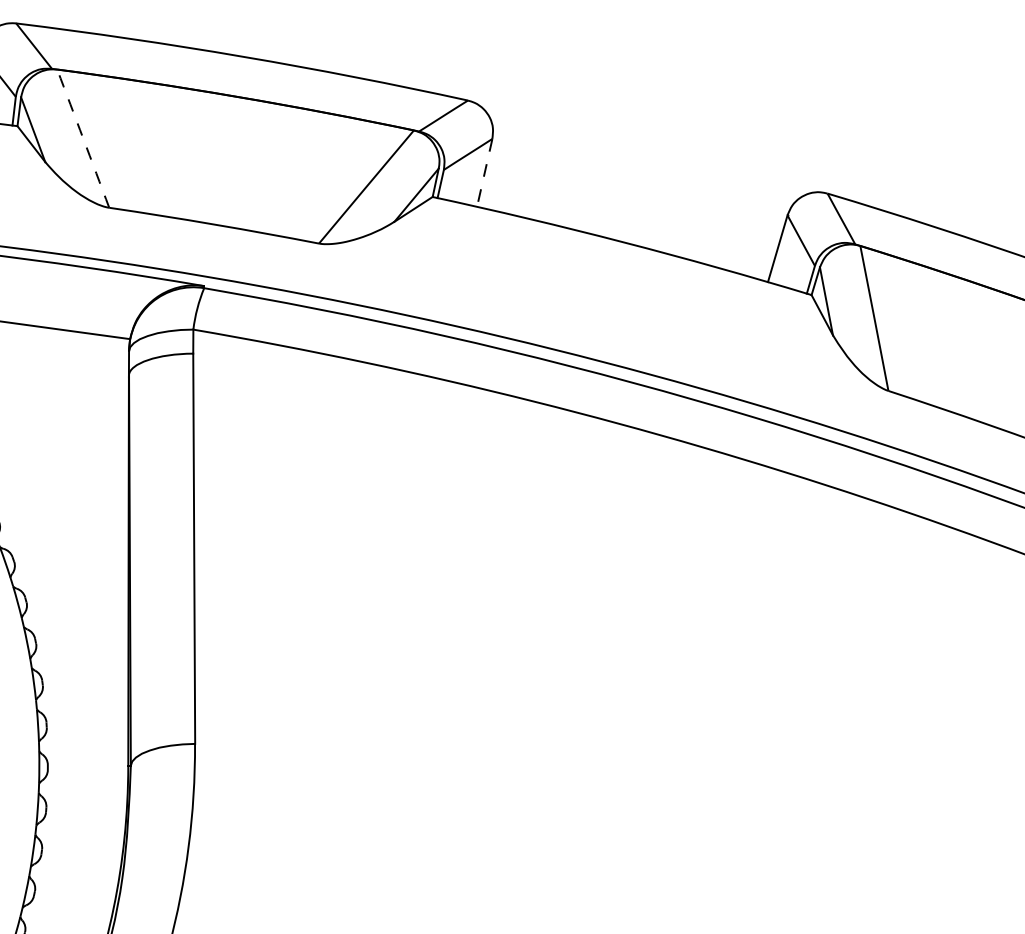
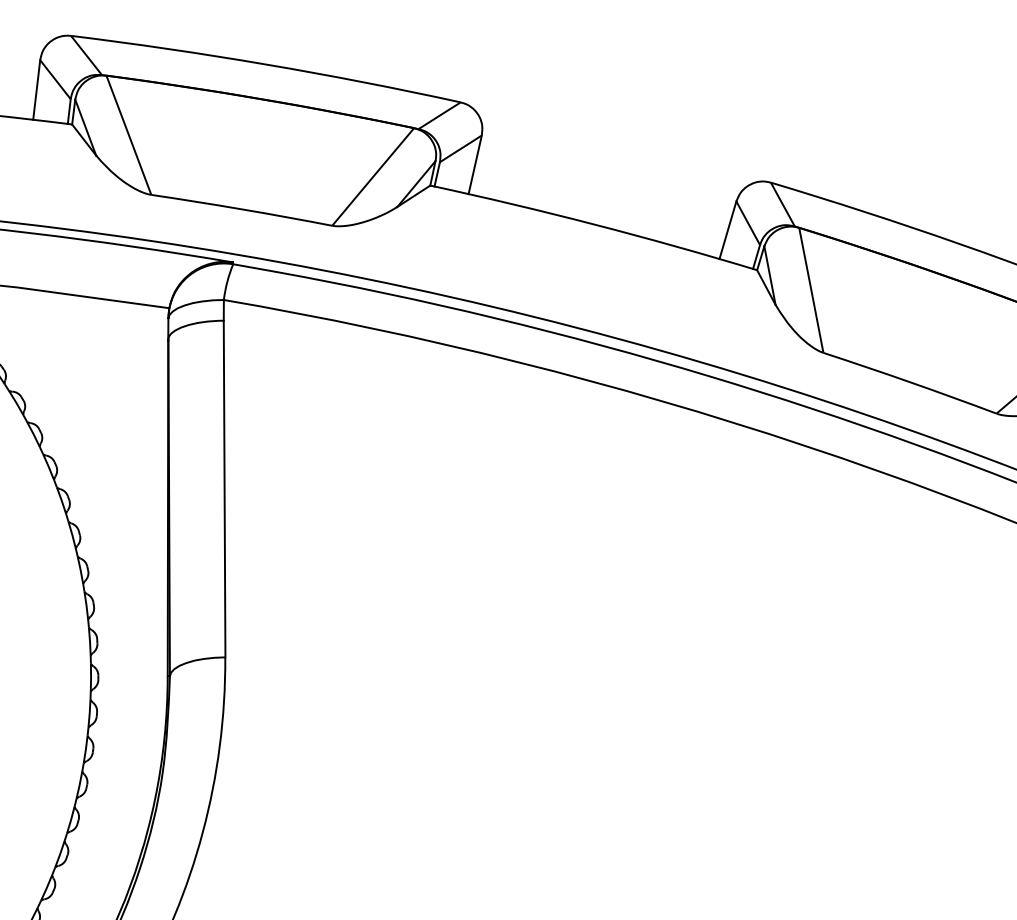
arc: (82, 138) -> (128, 135), dashed -> solid
line: (485, 172) -> (475, 164), dashed -> solid

